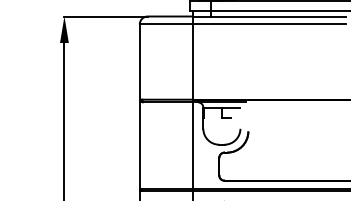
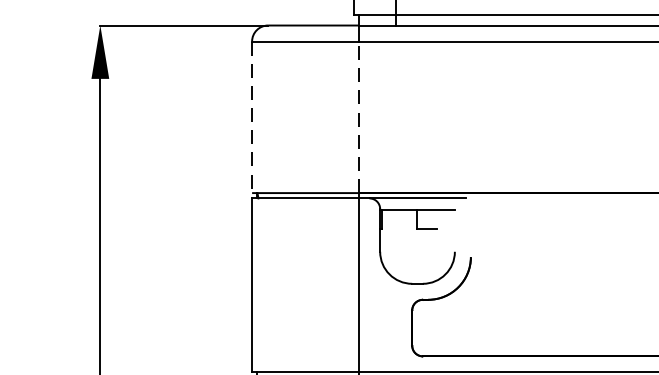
line: (139, 62) -> (251, 118), solid -> dashed
line: (192, 62) -> (358, 118), solid -> dashed

